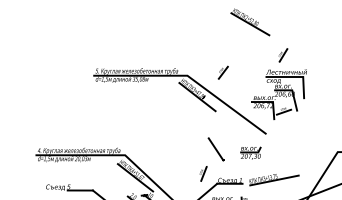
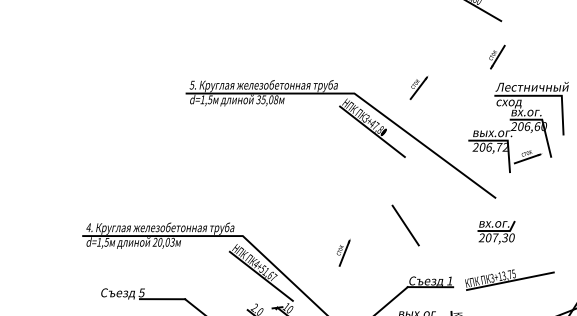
part: (283, 55) -> (497, 57), moved
part: (250, 152) -> (496, 231), moved
part: (203, 173) -> (343, 252), moved

